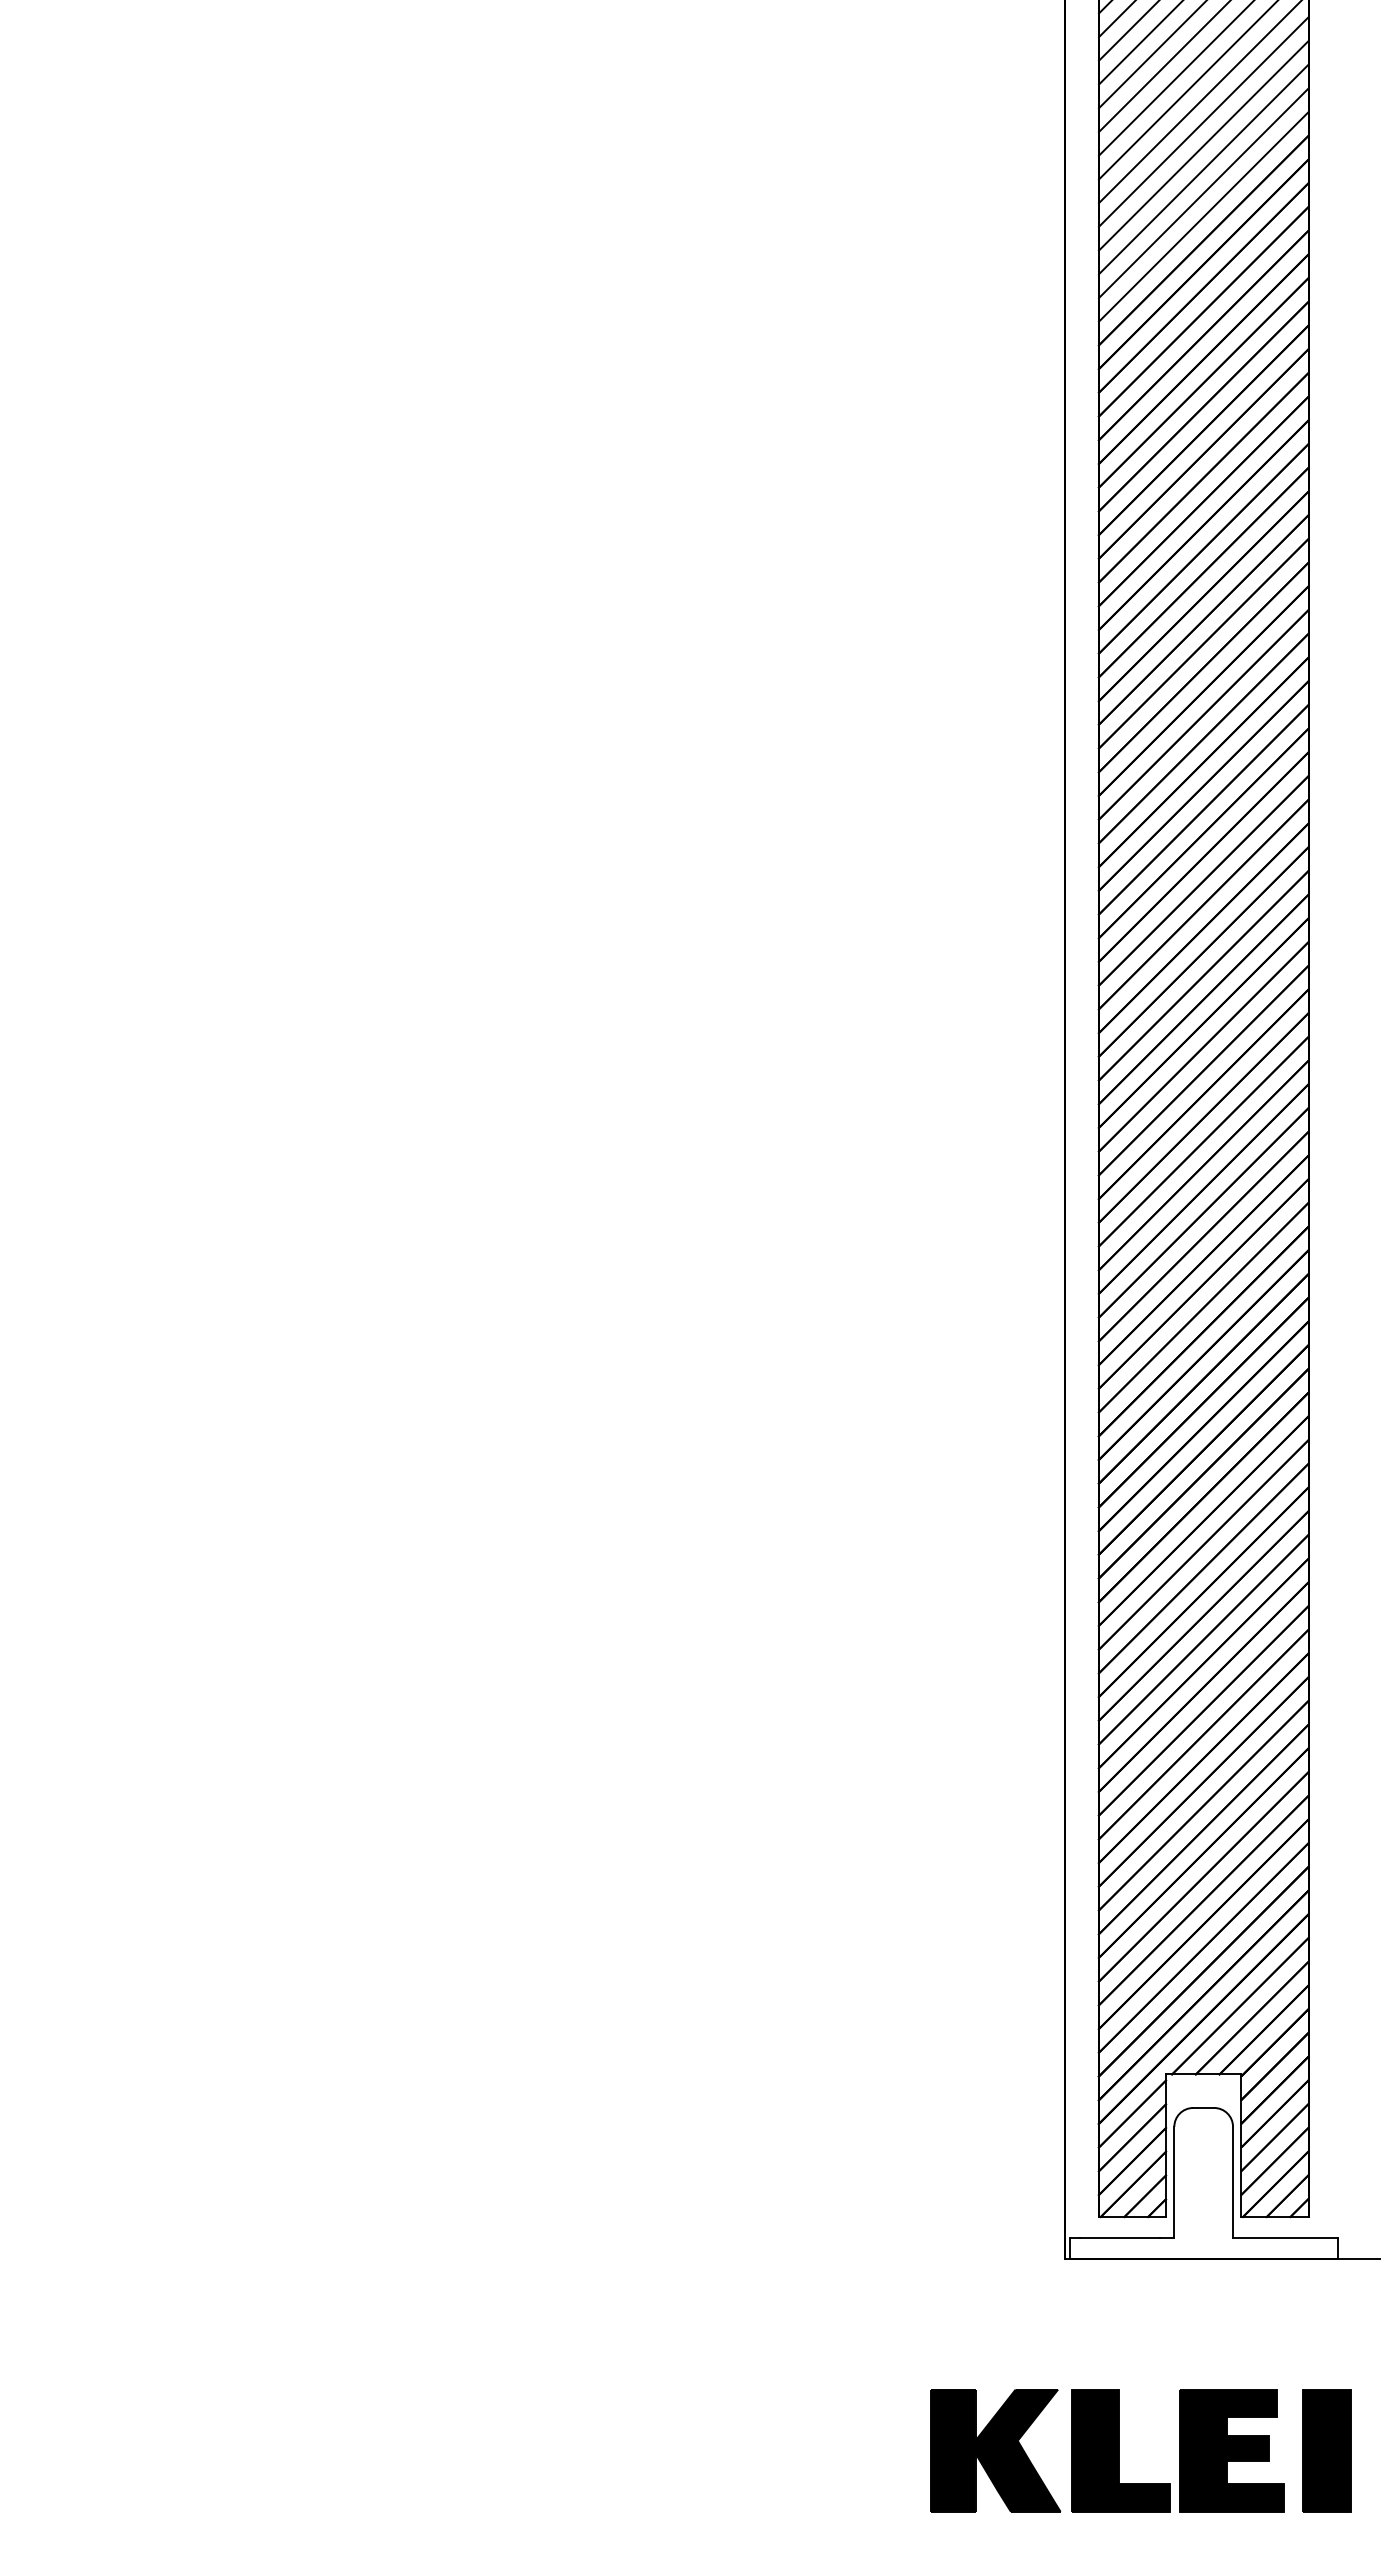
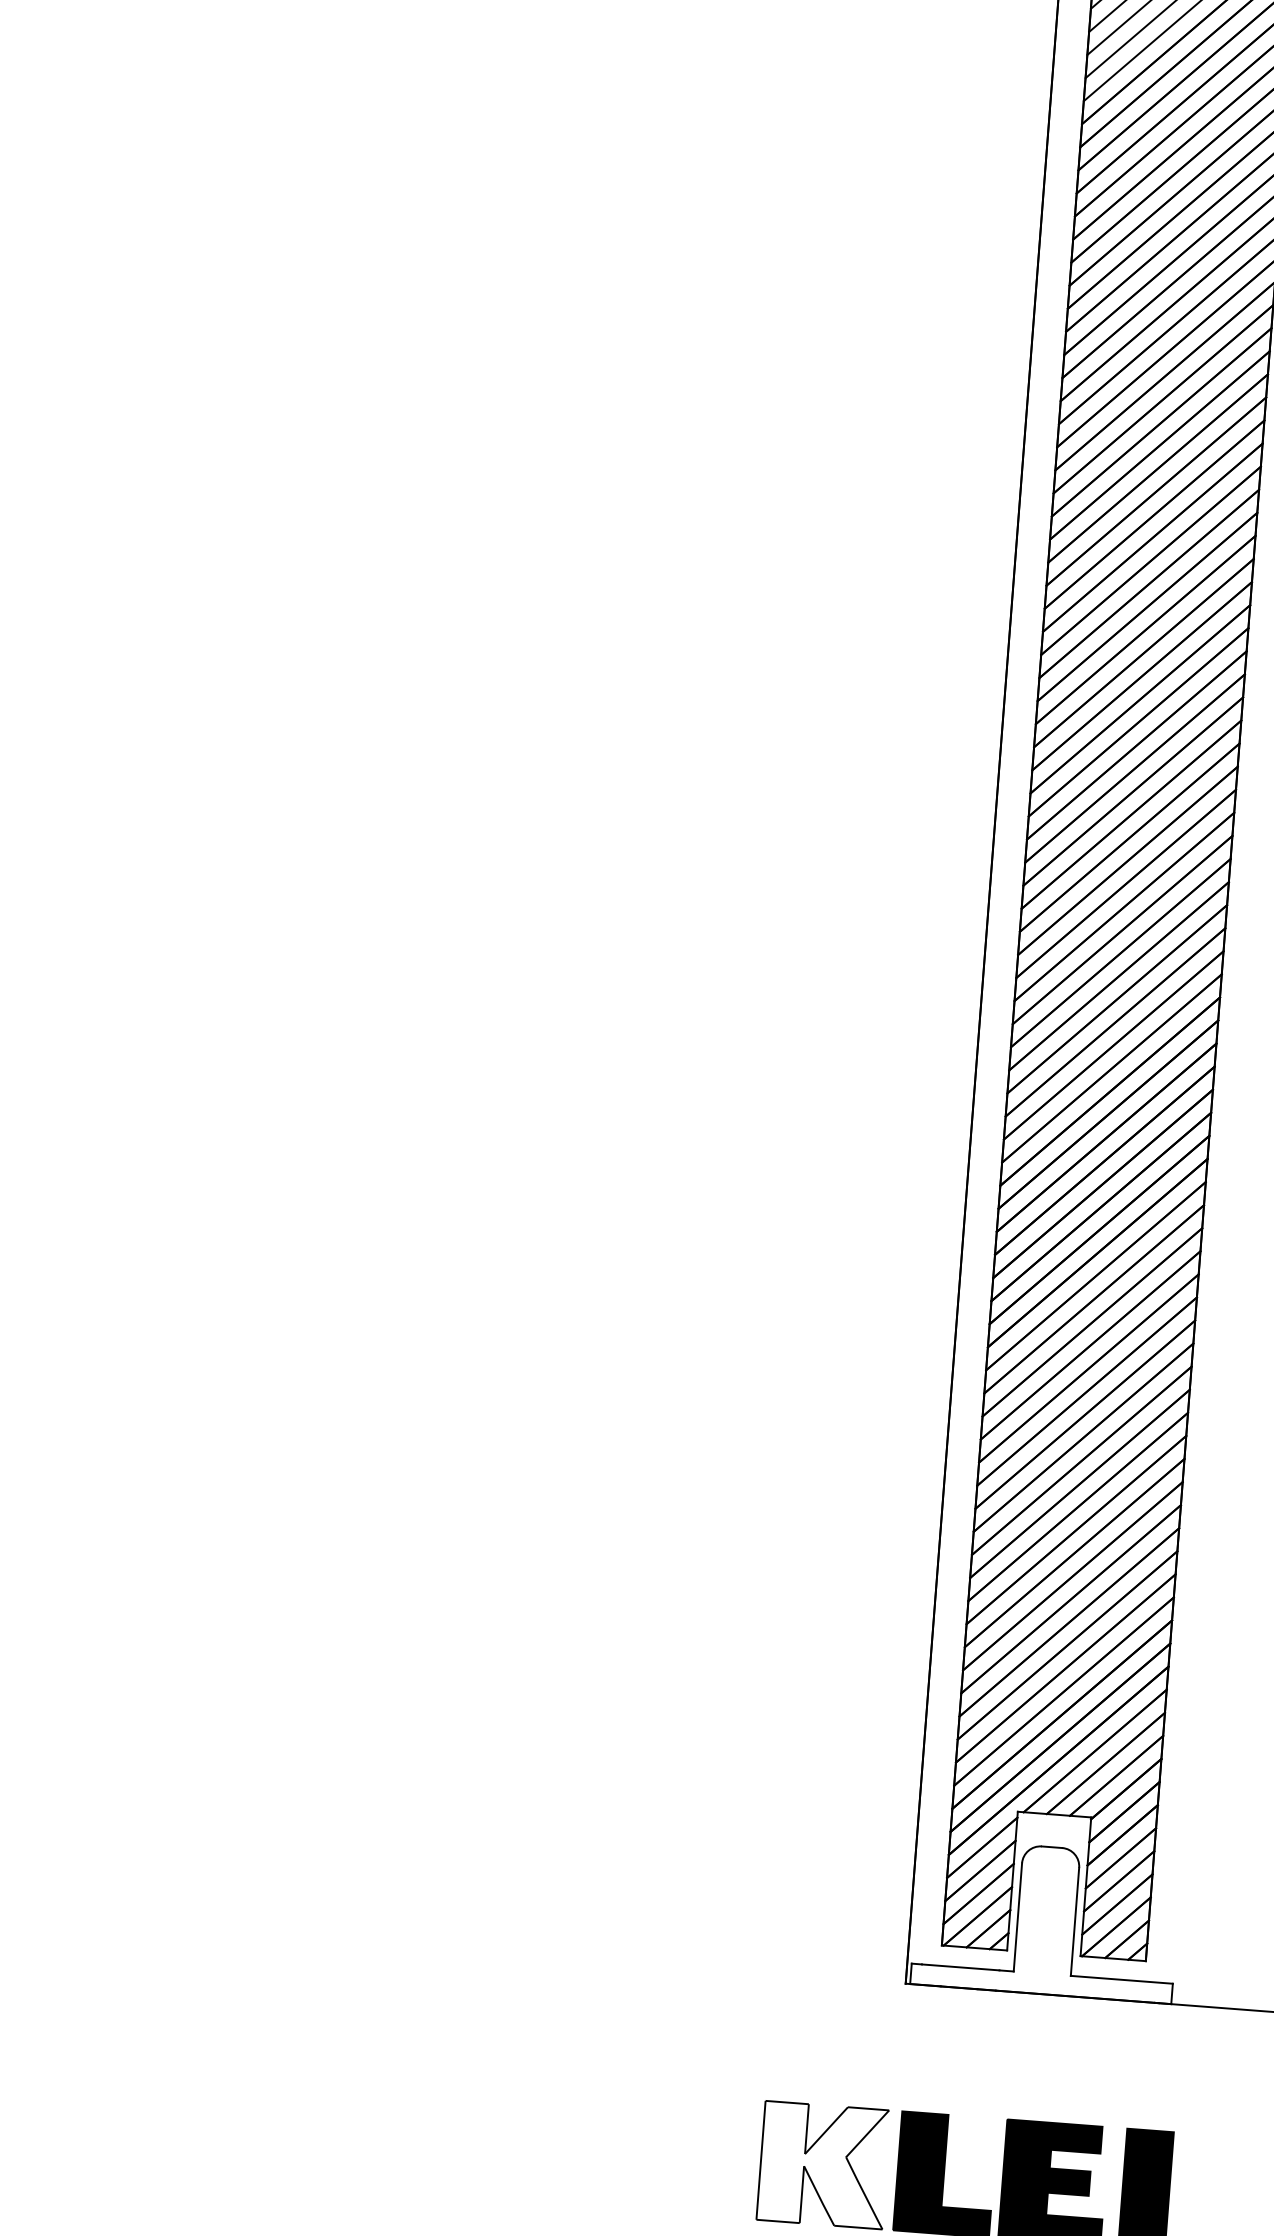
fill: (995, 2450) -> (823, 2164), removed

